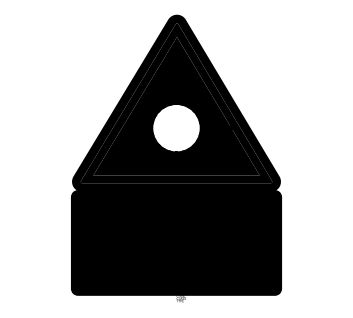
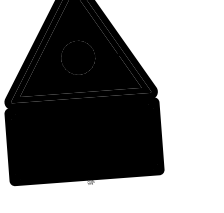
fill: (176, 127) -> (78, 57), added

